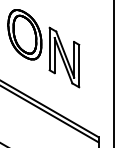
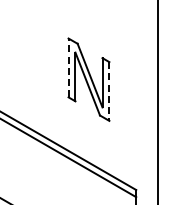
part: (25, 35) -> (34, 48), removed
line: (49, 48) -> (68, 67), solid -> dashed
line: (79, 66) -> (109, 92), solid -> dashed

